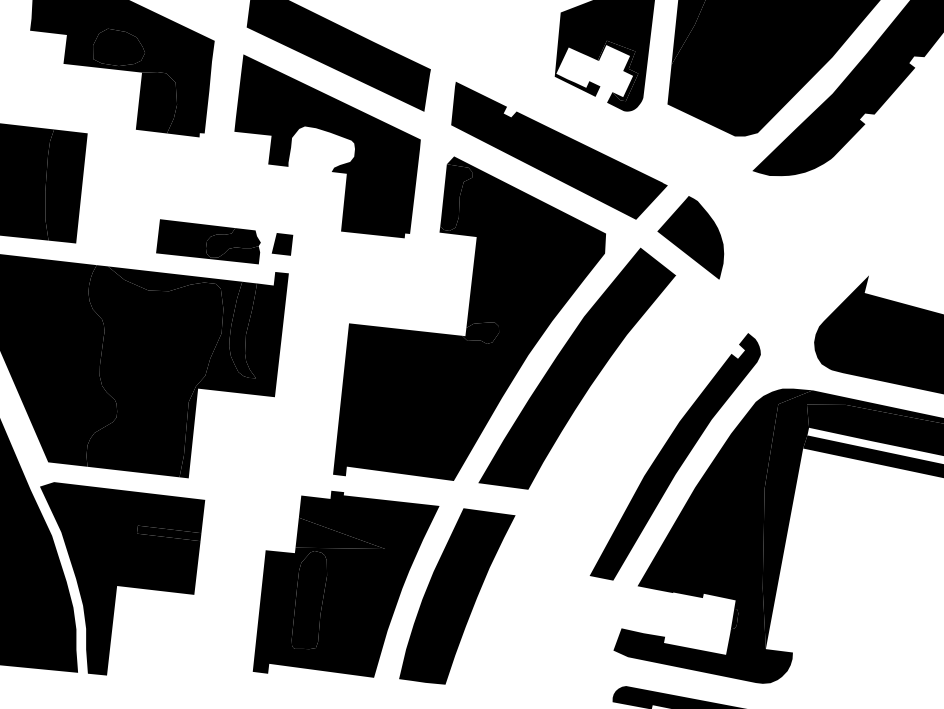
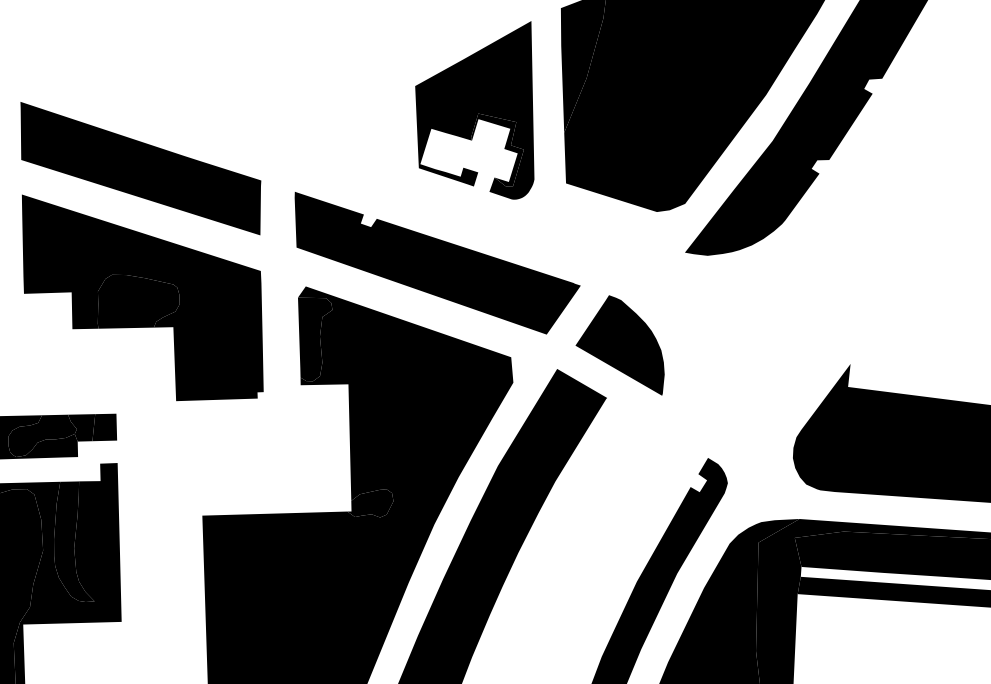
fill: (321, 149) -> (137, 300), added
fill: (265, 241) -> (82, 426), added

